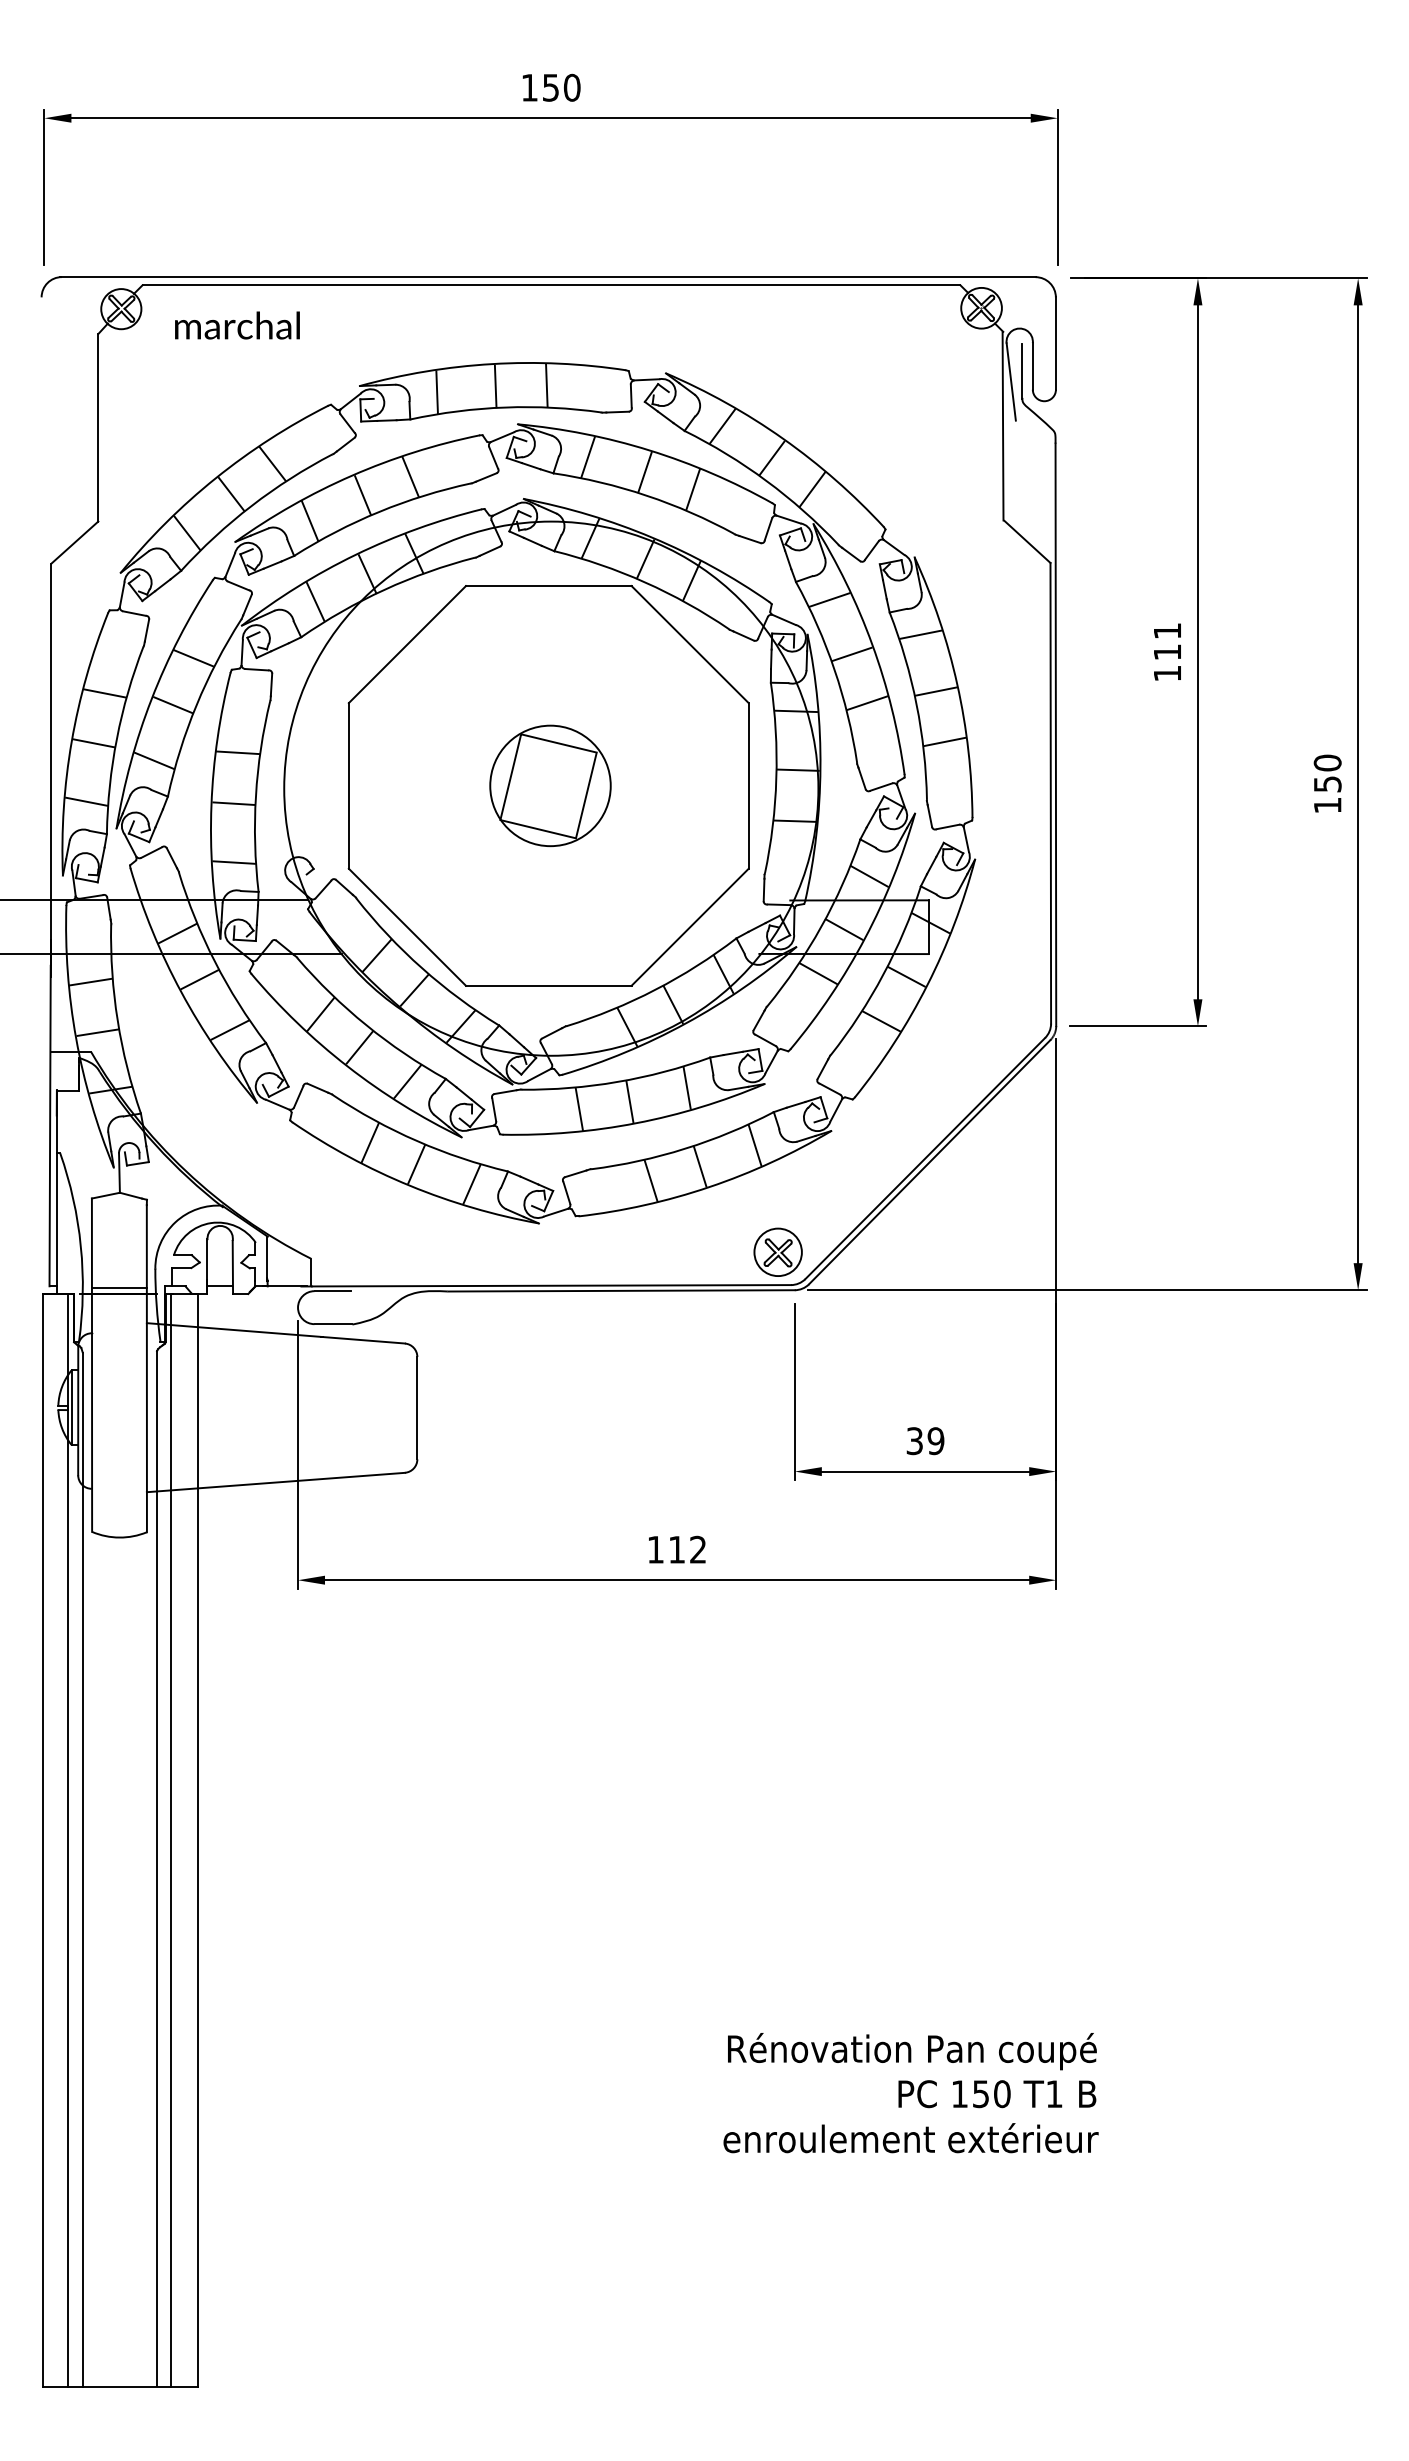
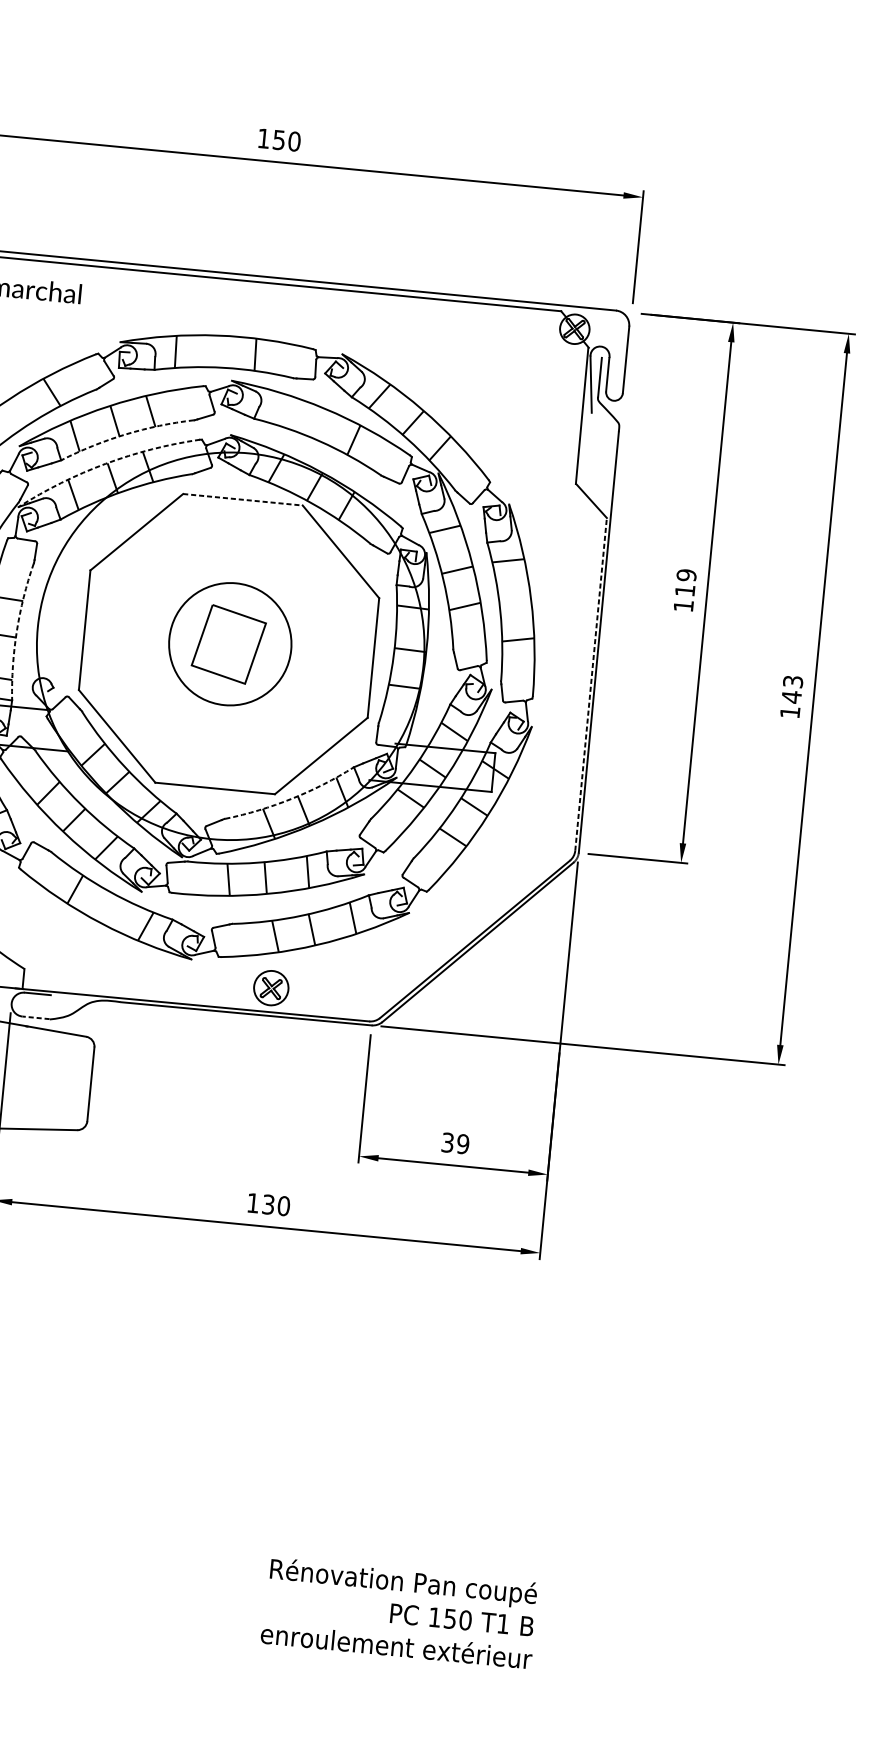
line: (495, 386) -> (218, 351), removed
line: (587, 457) -> (279, 409), removed
line: (644, 472) -> (319, 424), removed
line: (231, 493) -> (20, 410), removed
arc: (379, 511) -> (125, 434), solid -> dashed
arc: (355, 554) -> (105, 463), solid -> dashed
line: (548, 586) -> (242, 500), solid -> dashed
text: (1167, 630) -> (686, 574), 111 -> 119
line: (935, 691) -> (514, 602), removed
text: (1327, 773) -> (792, 689), 150 -> 143
circle: (550, 785) -> (230, 643), size x1.4
line: (1050, 792) -> (590, 683), solid -> dashed
arc: (255, 796) -> (16, 631), solid -> dashed
arc: (655, 989) -> (291, 798), solid -> dashed
line: (416, 1164) -> (107, 908), removed
part: (777, 1251) -> (270, 987), moved
line: (333, 1324) -> (36, 1018), solid -> dashed
text: (687, 1549) -> (276, 1205), 112 -> 130

